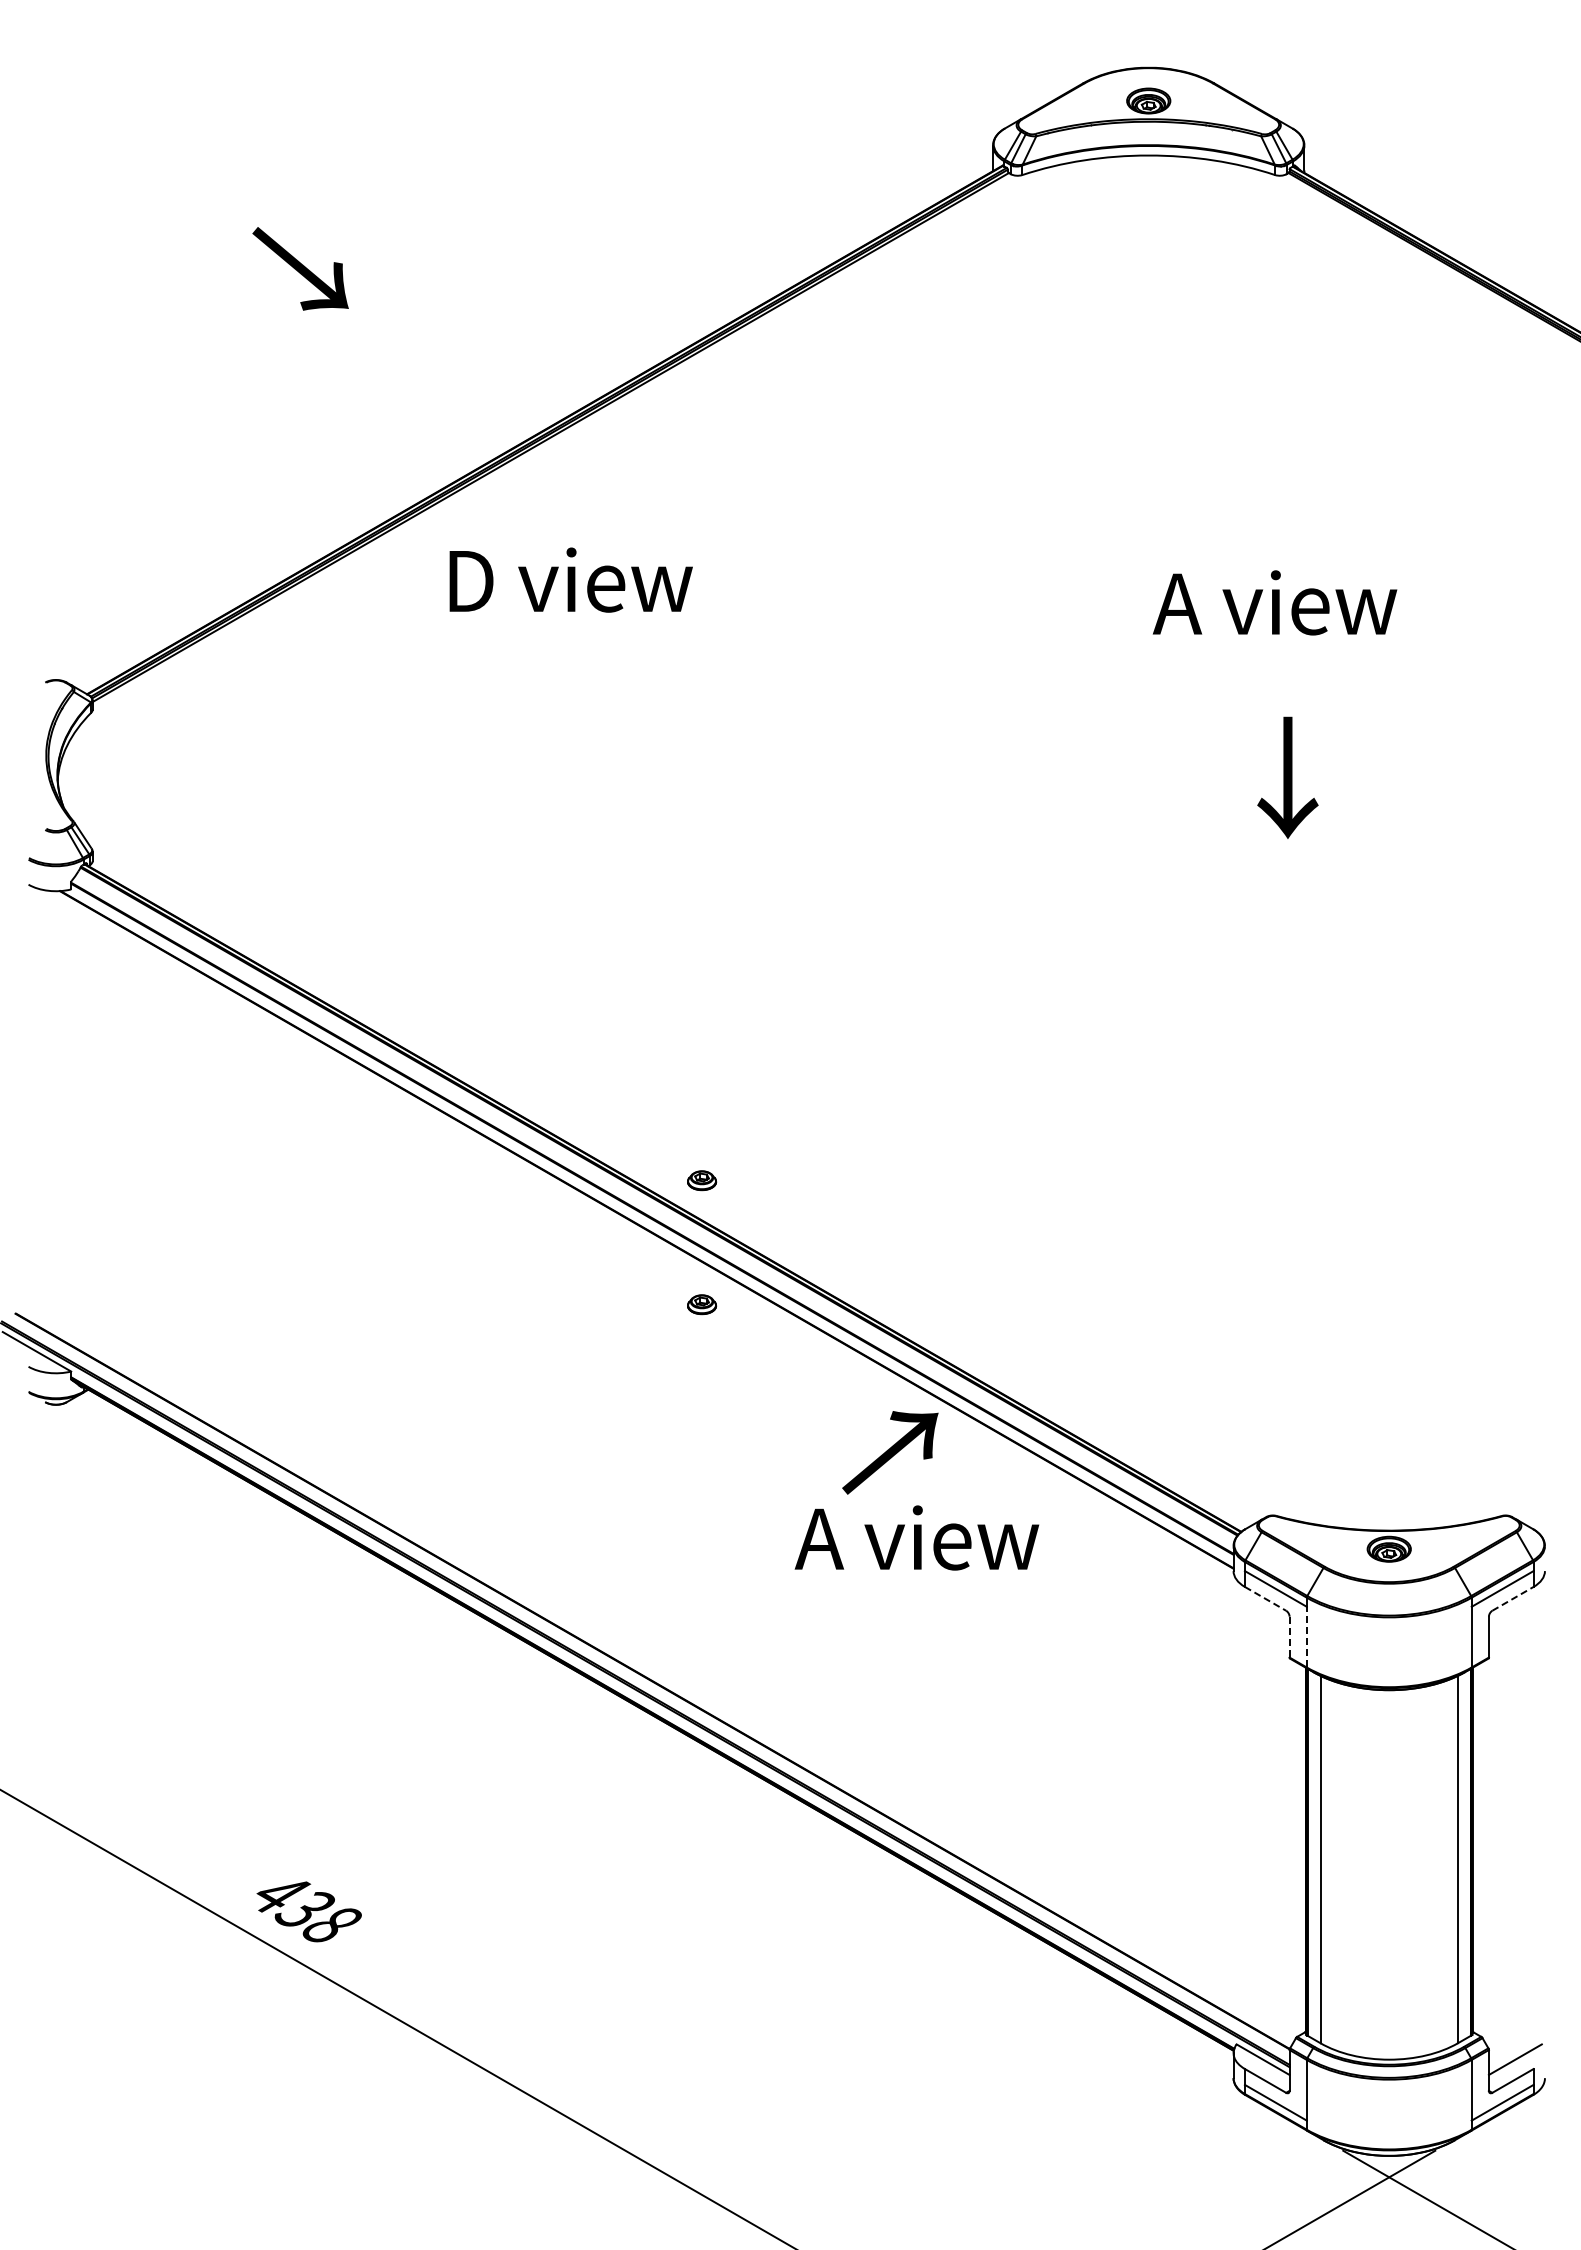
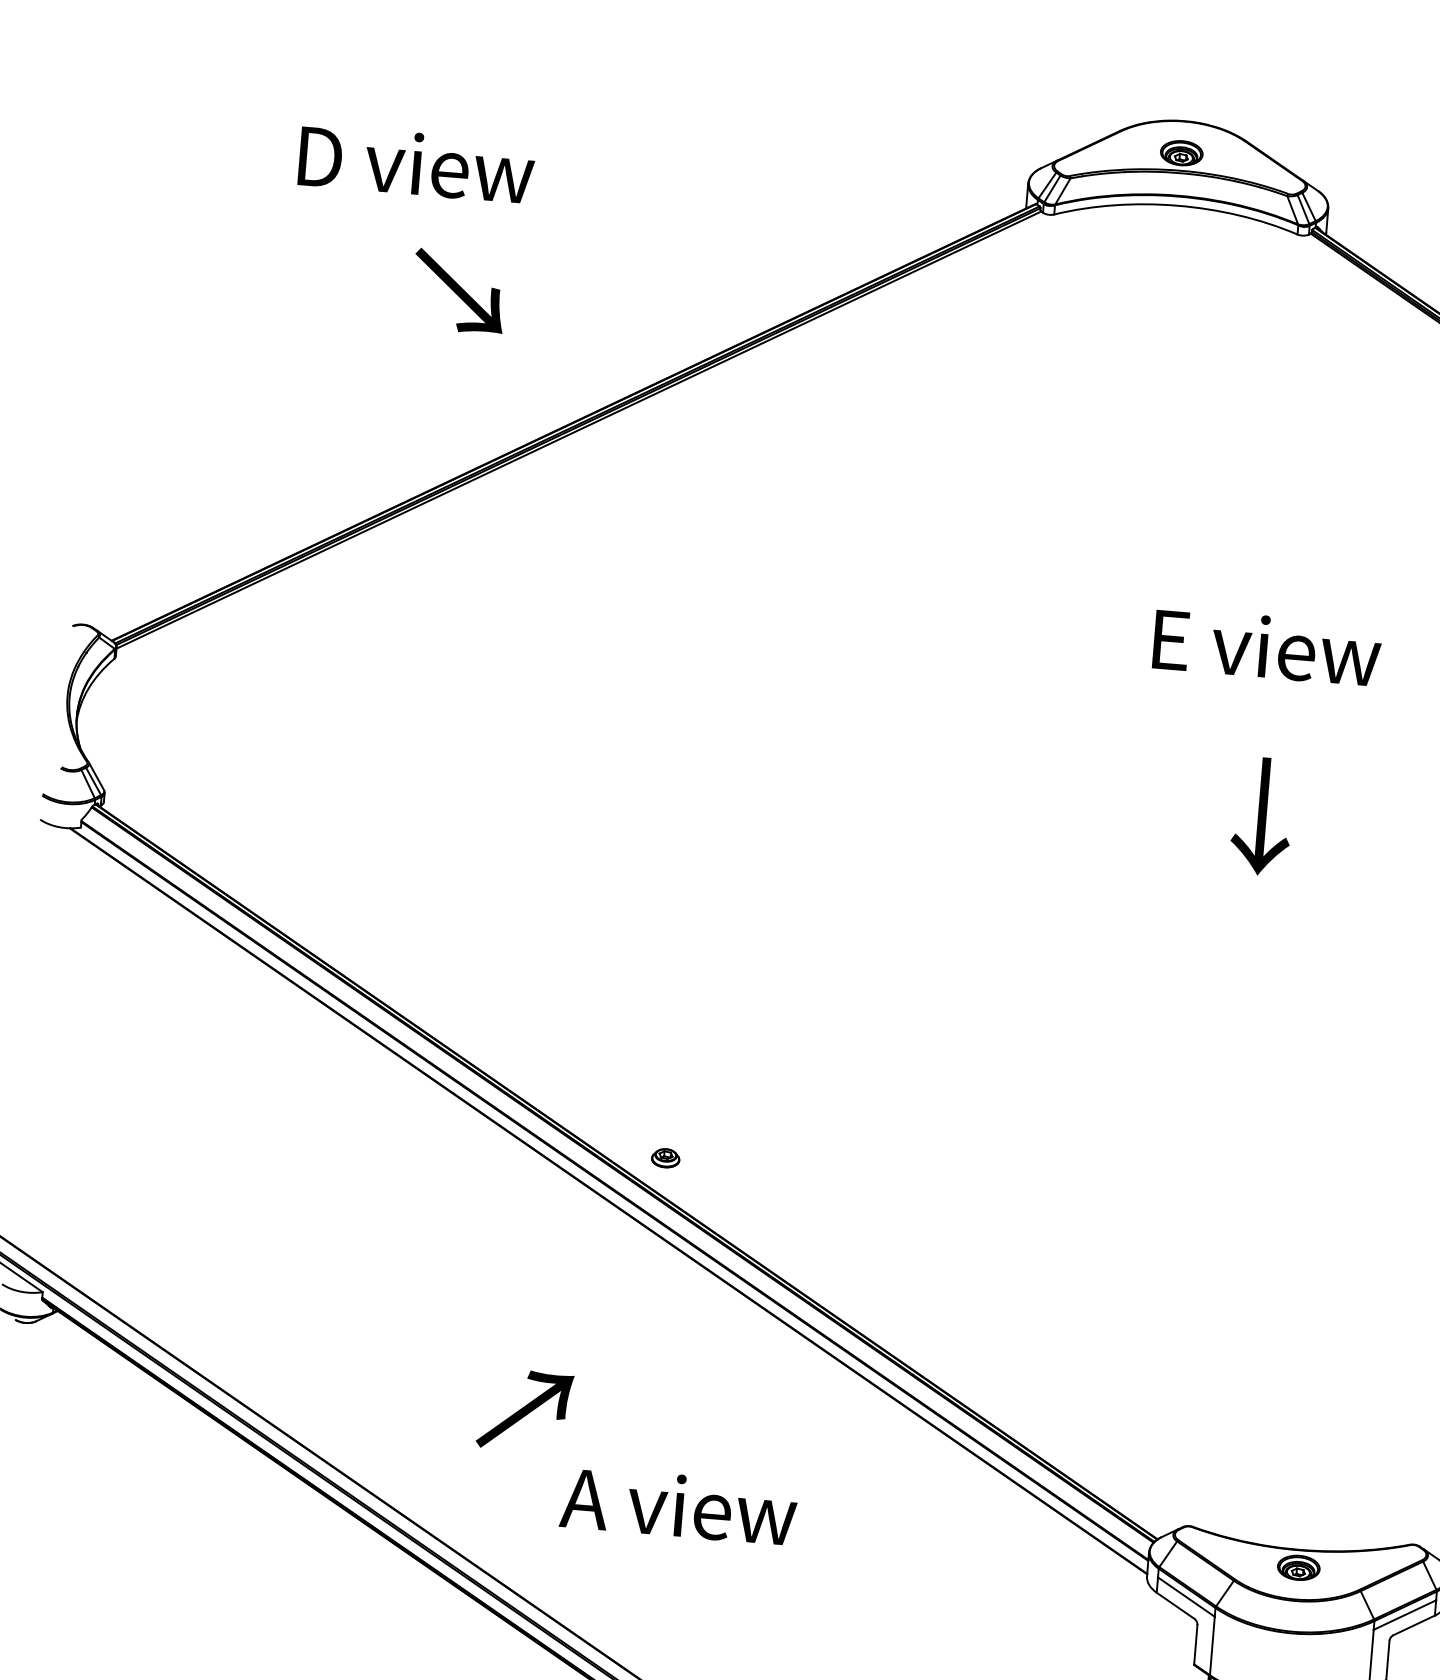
text: (300, 268) -> (459, 291), moved
text: (570, 579) -> (416, 163), moved
text: (1274, 602) -> (1263, 646), A view -> E view
part: (702, 1304) -> (656, 1277), removed
text: (890, 1452) -> (525, 1410), moved
text: (916, 1537) -> (678, 1505), moved
line: (1265, 1598) -> (1175, 1605), dashed -> solid
line: (1512, 1598) -> (1413, 1625), dashed -> solid
line: (1306, 1636) -> (1212, 1645), dashed -> solid
line: (1289, 1637) -> (1195, 1644), dashed -> solid

